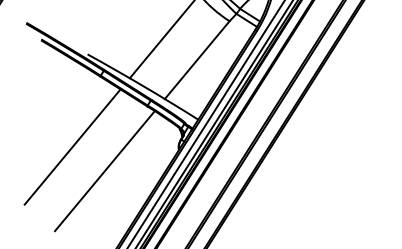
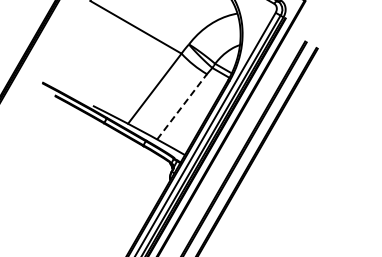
line: (197, 59) -> (182, 106), solid -> dashed
line: (72, 146) -> (83, 181), removed
line: (104, 170) -> (110, 199), removed

